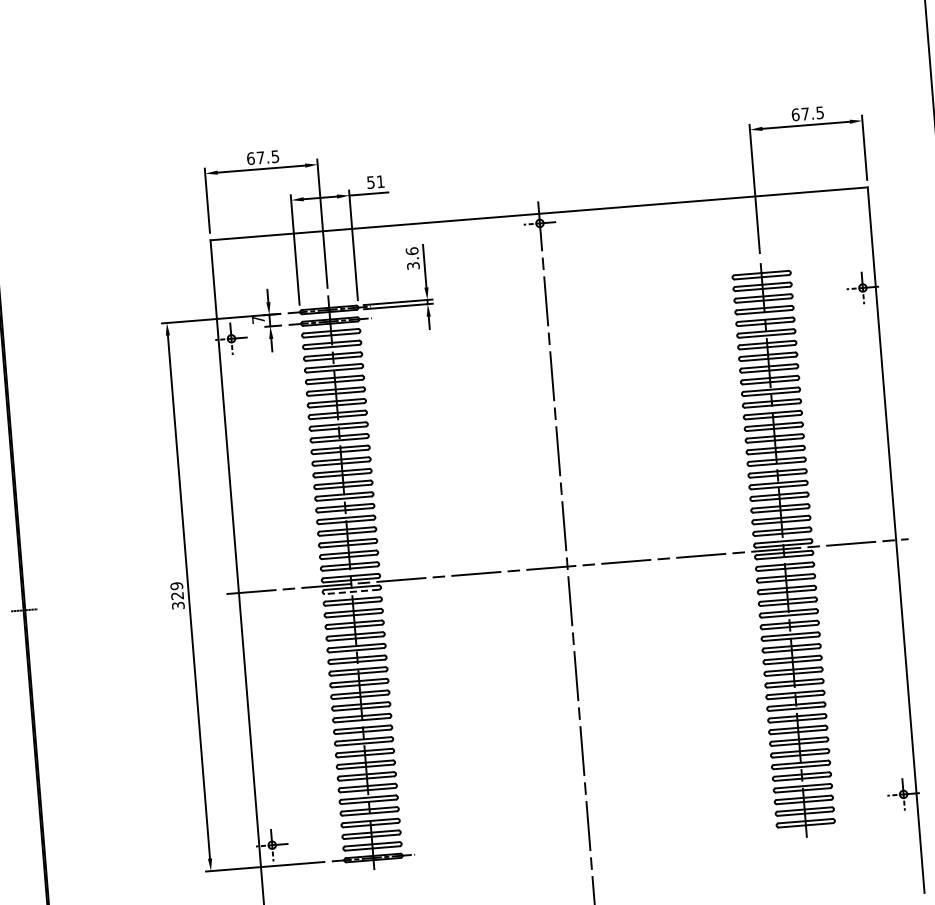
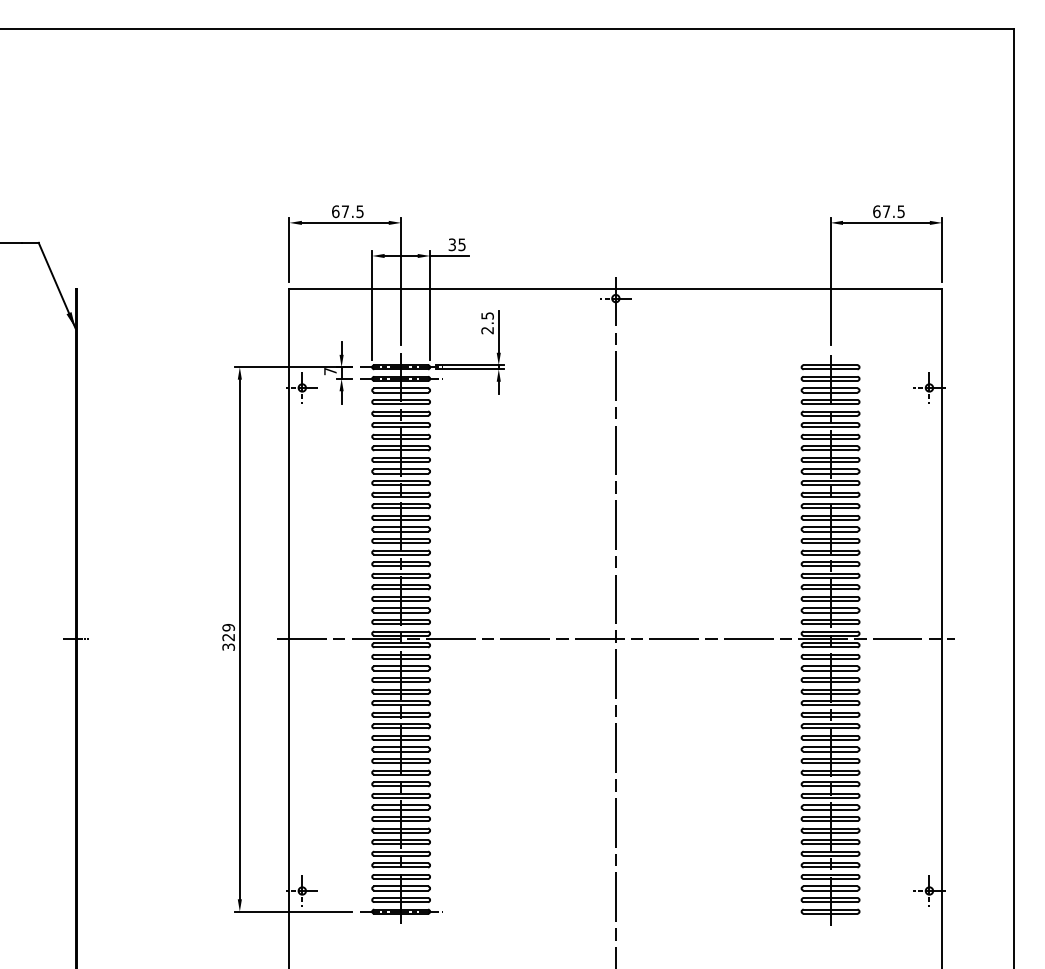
text: (376, 181) -> (457, 244), 51 -> 35
text: (412, 258) -> (487, 323), 3.6 -> 2.5
line: (352, 592) -> (401, 647), dashed -> solid

